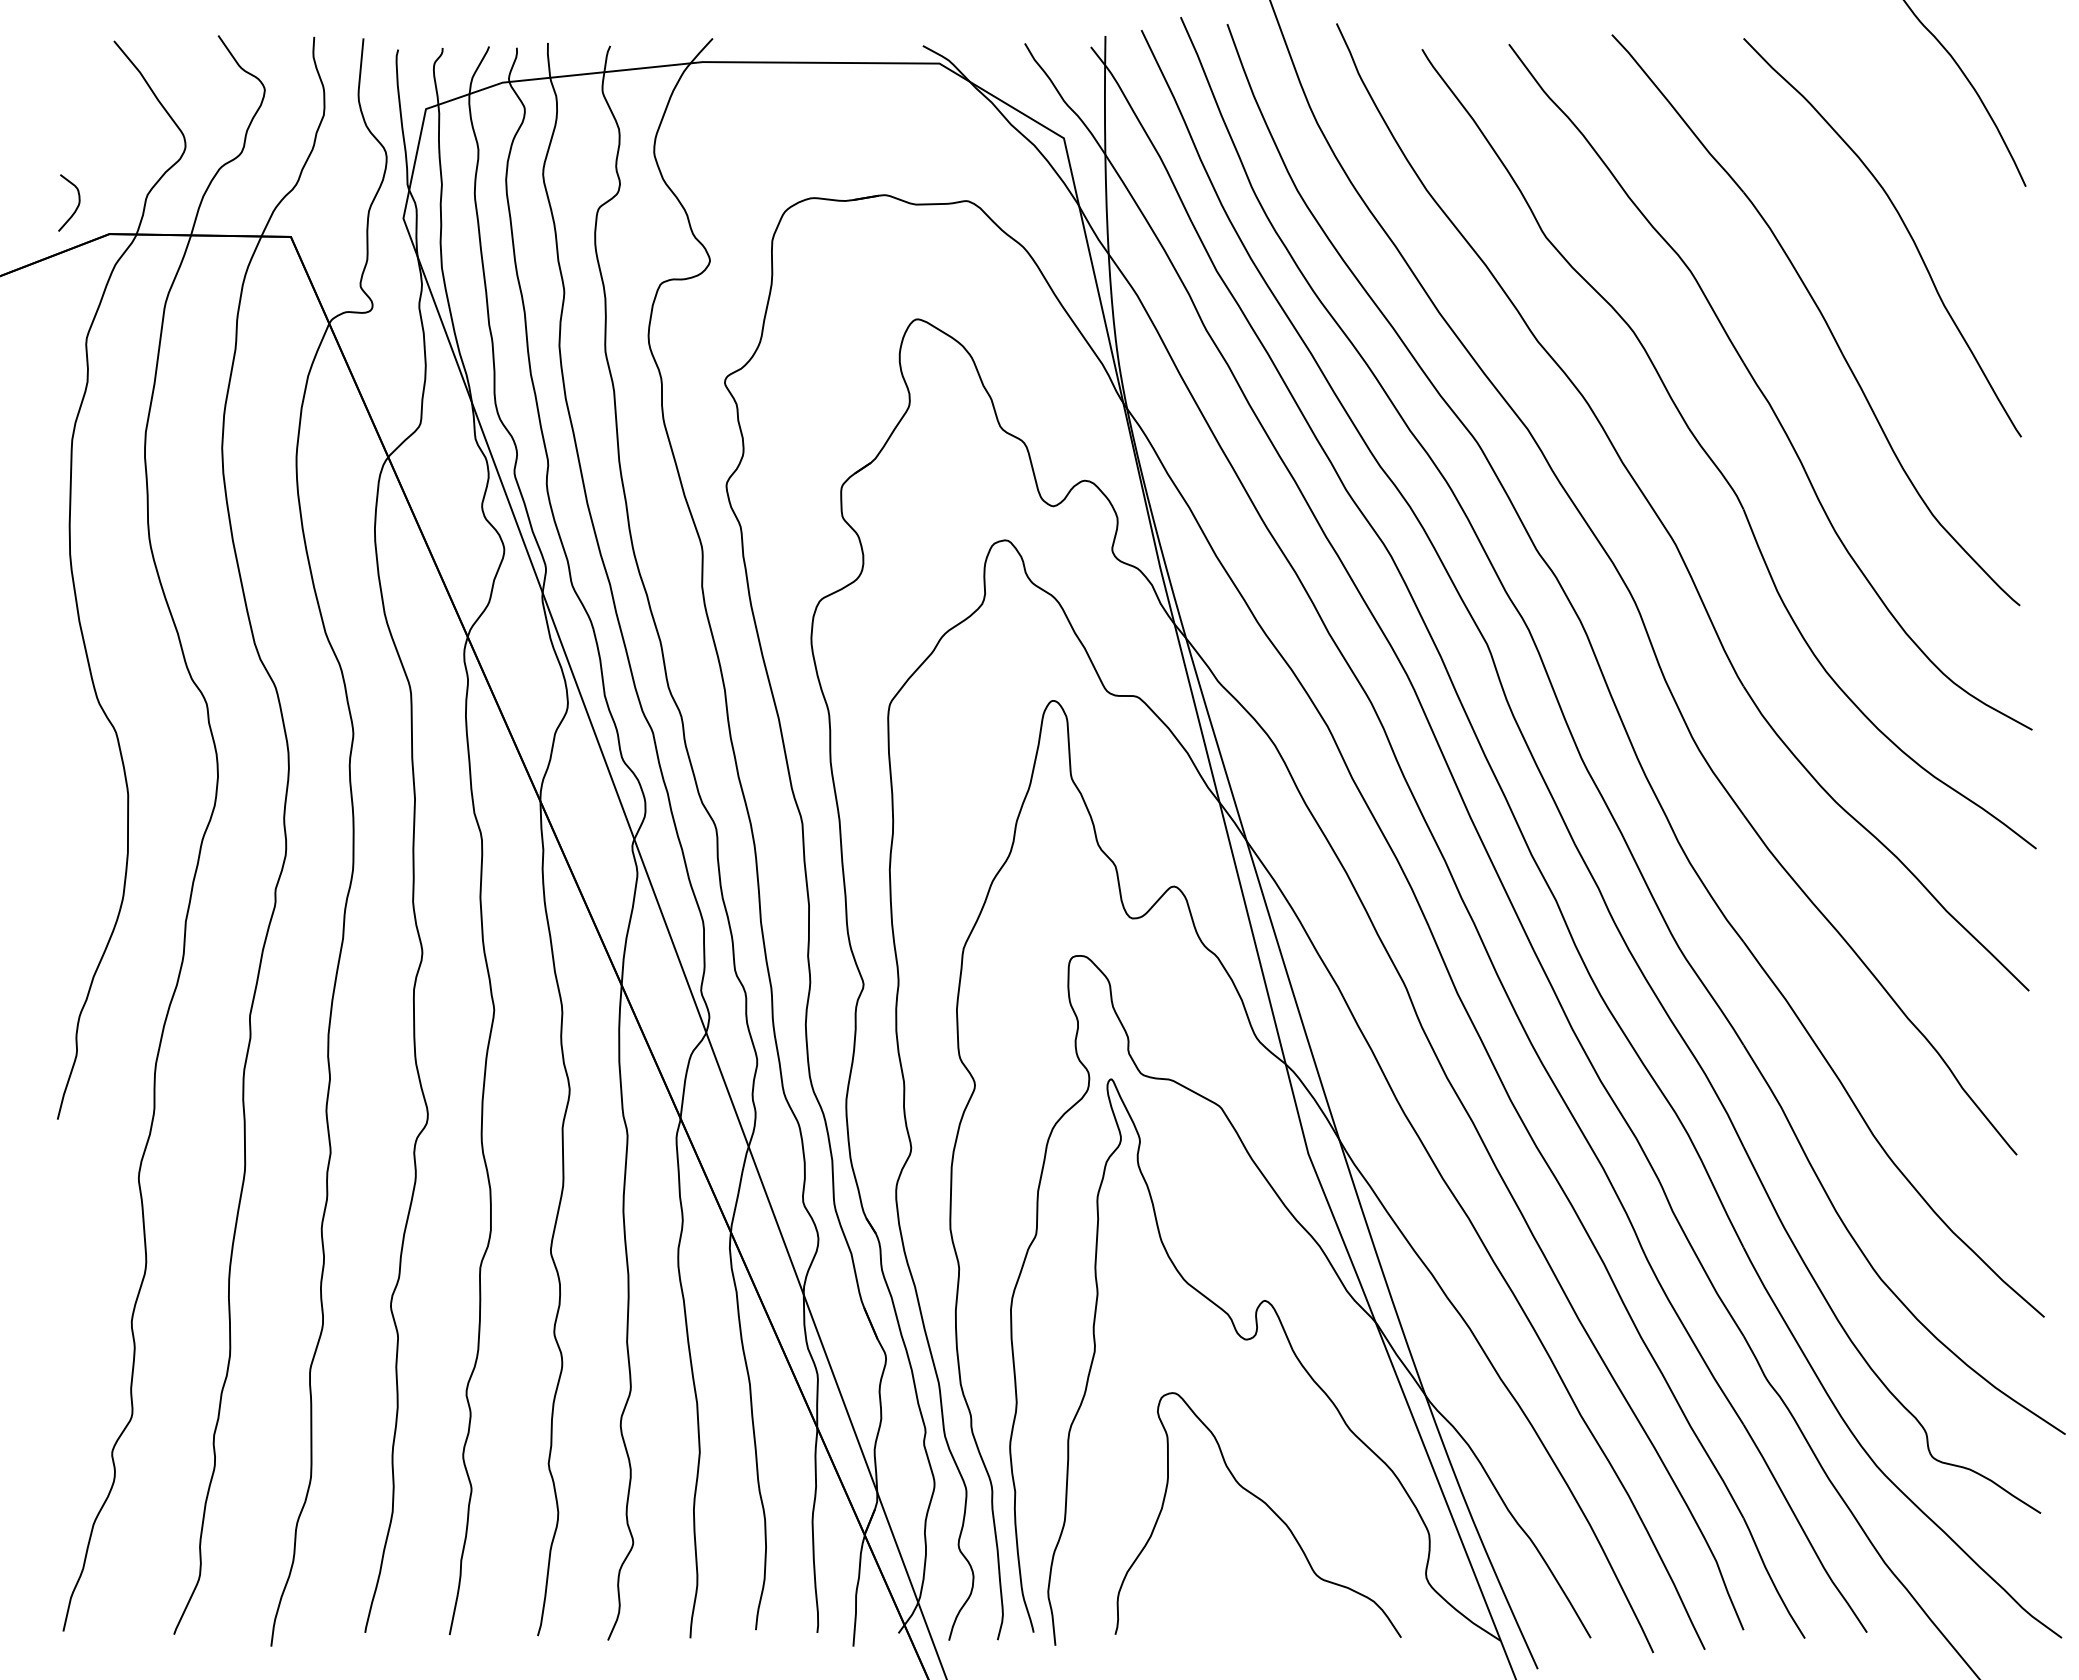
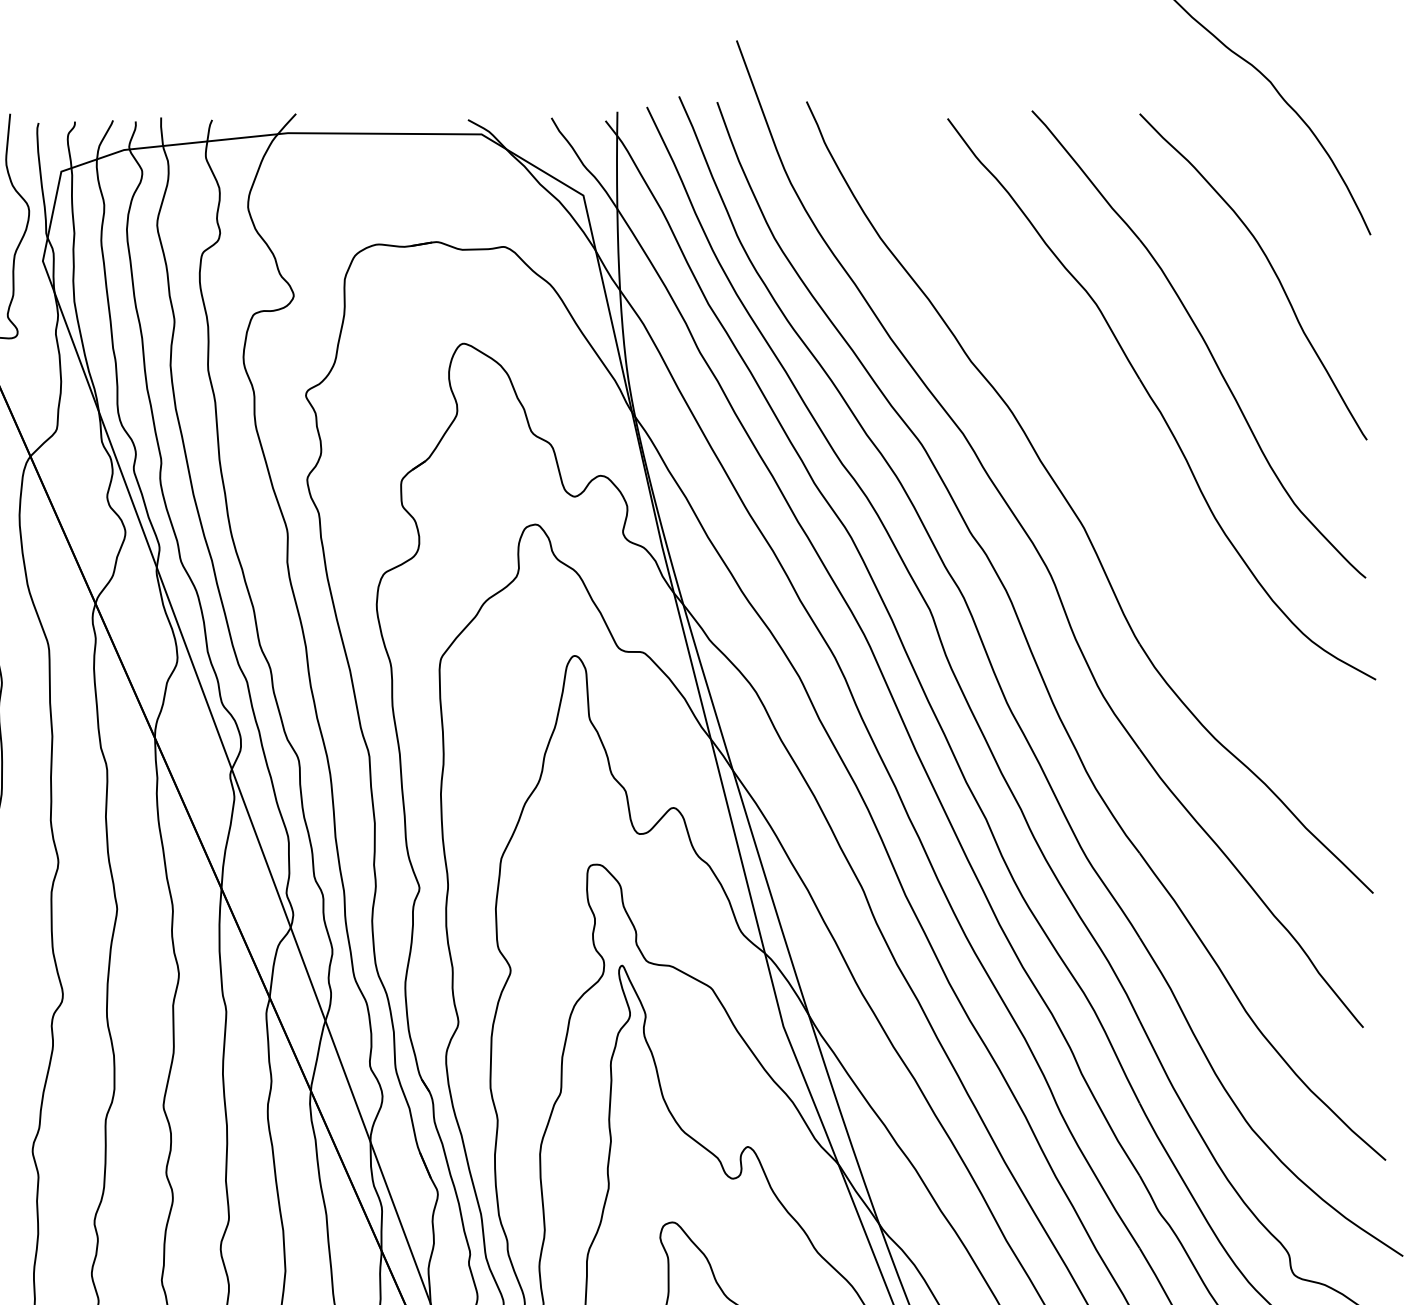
part: (1713, 460) -> (1115, 459), removed

